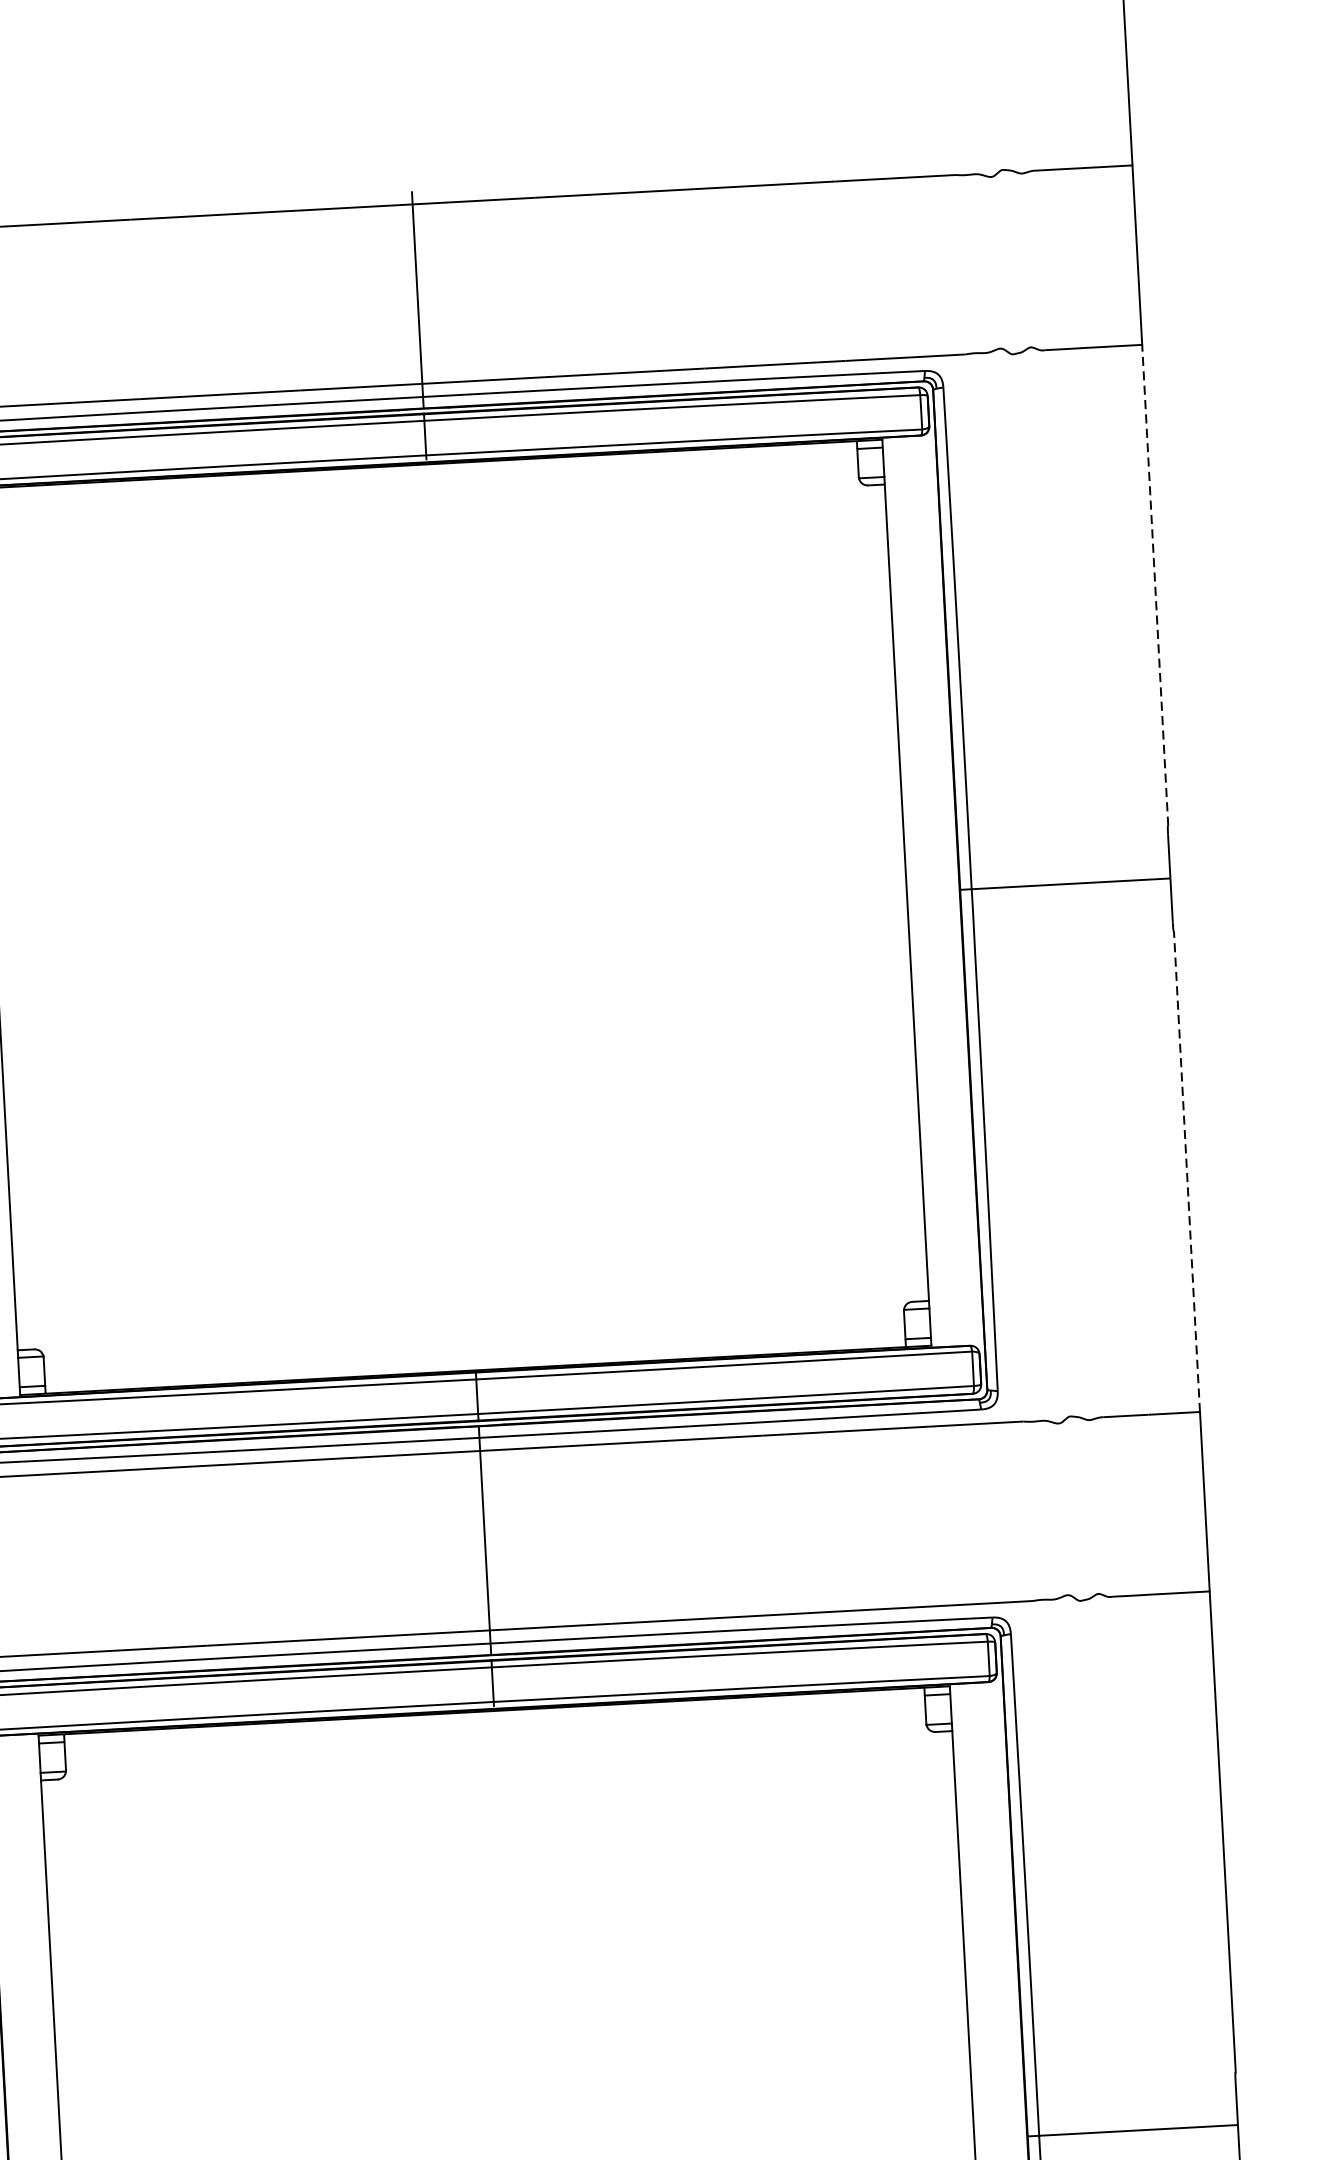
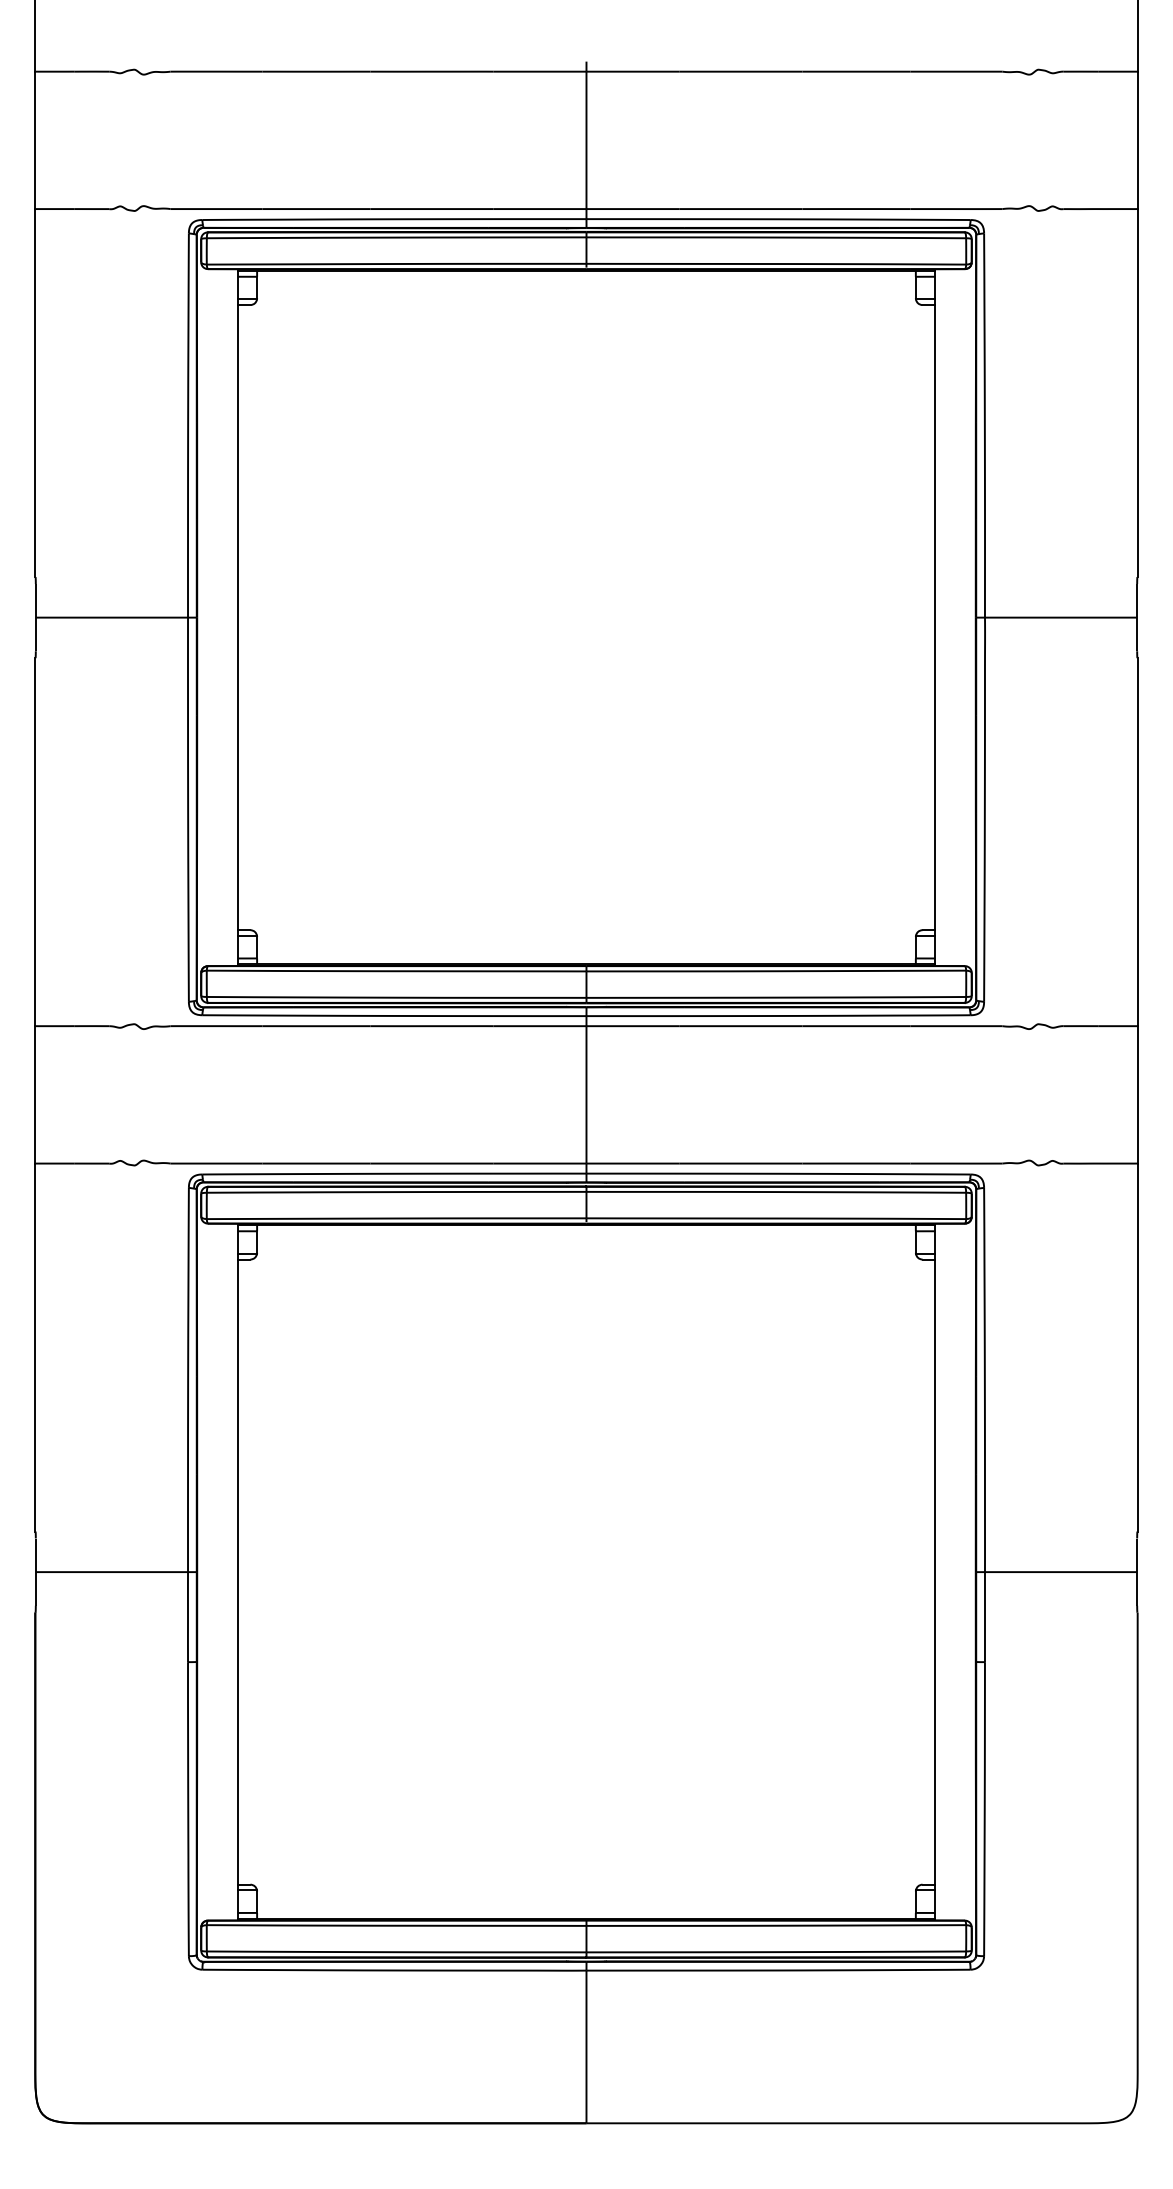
line: (1154, 584) -> (1137, 392), dashed -> solid
line: (1186, 1170) -> (1137, 841), dashed -> solid

